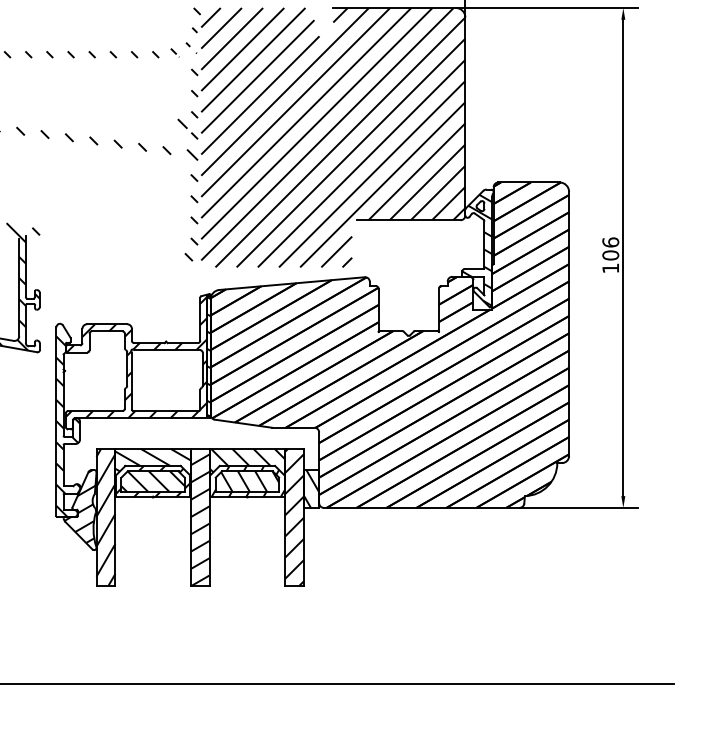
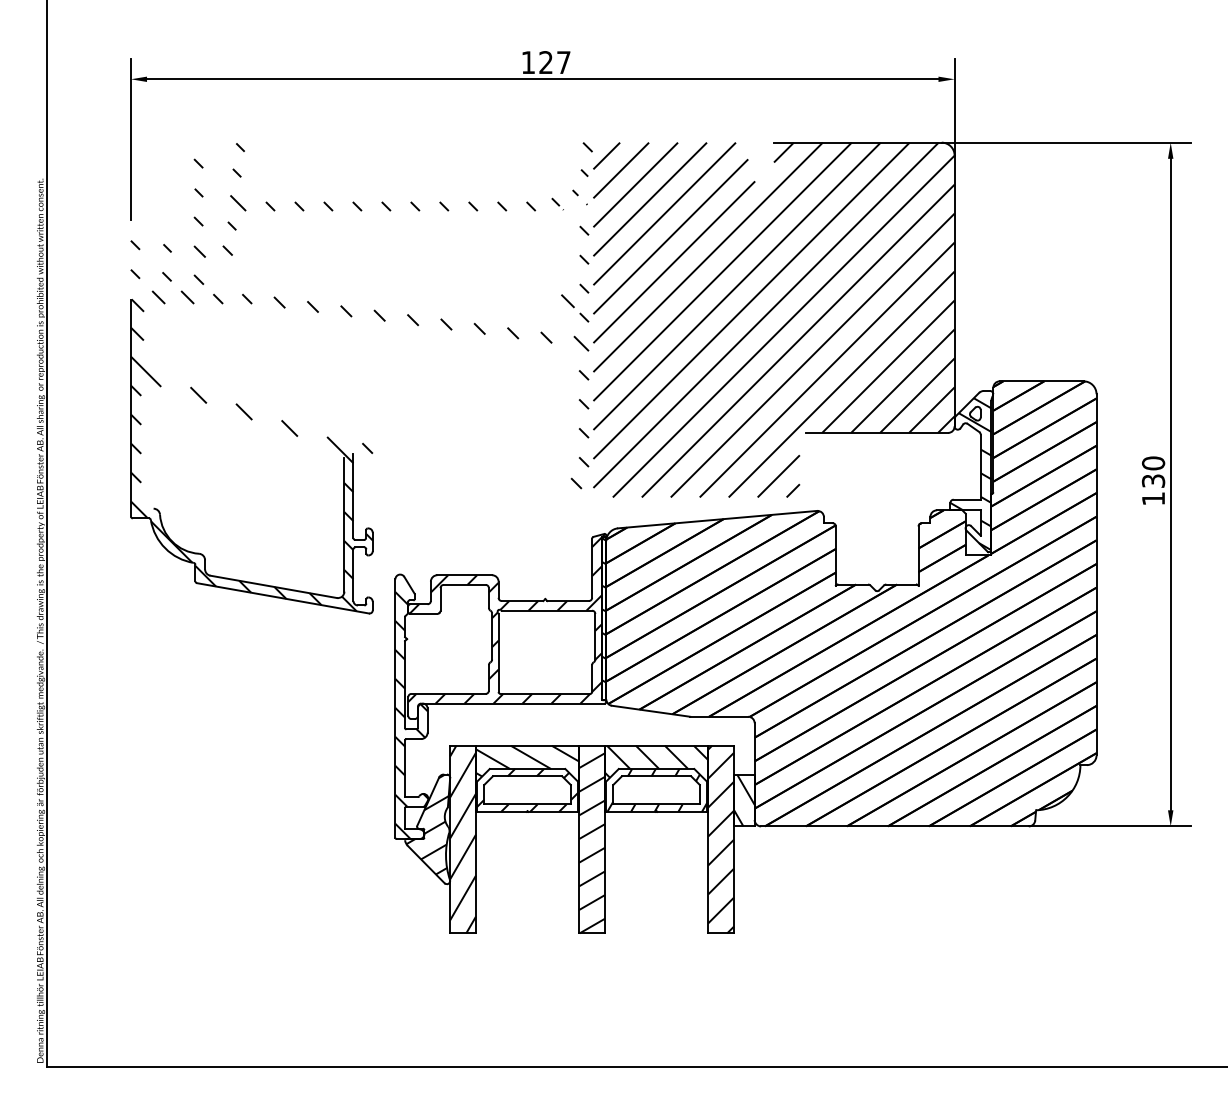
text: (610, 249) -> (1153, 472), 106 -> 130
hatch: (153, 481) -> (527, 790), removed
hatch: (249, 481) -> (659, 790), removed

